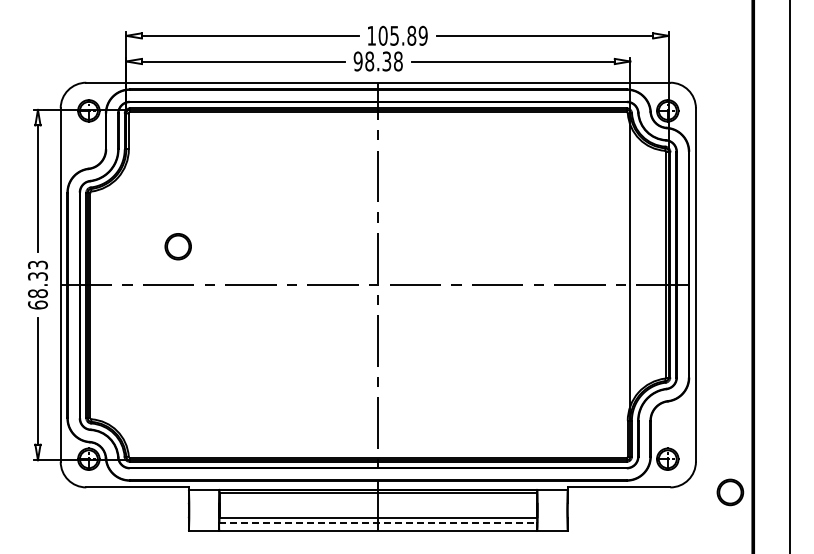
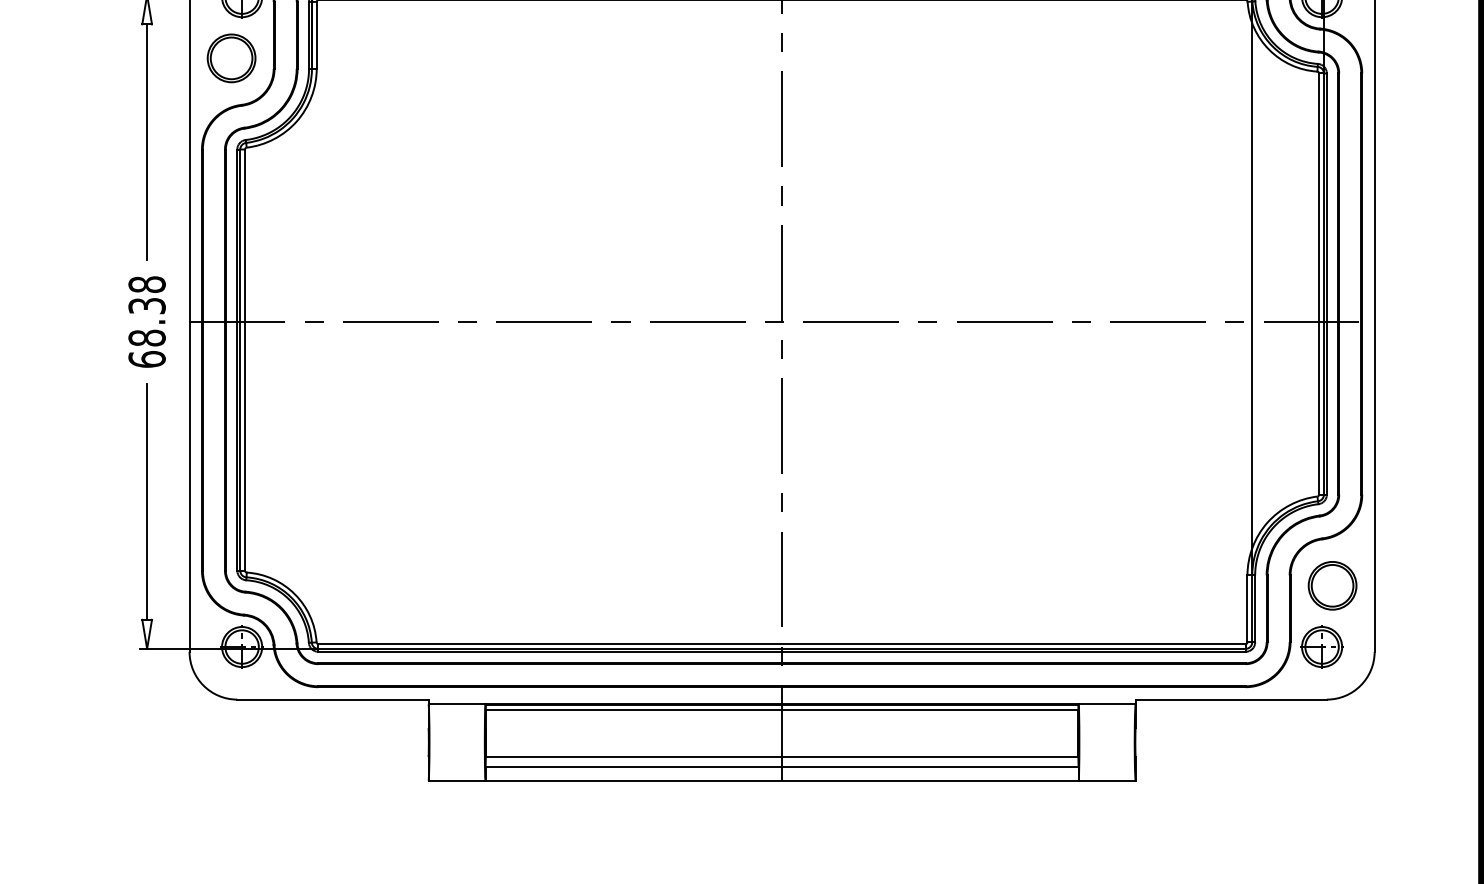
part: (177, 246) -> (230, 57), moved
text: (37, 264) -> (146, 283), 68.33 -> 68.38
part: (730, 492) -> (1332, 585), moved
line: (378, 523) -> (782, 766), dashed -> solid

